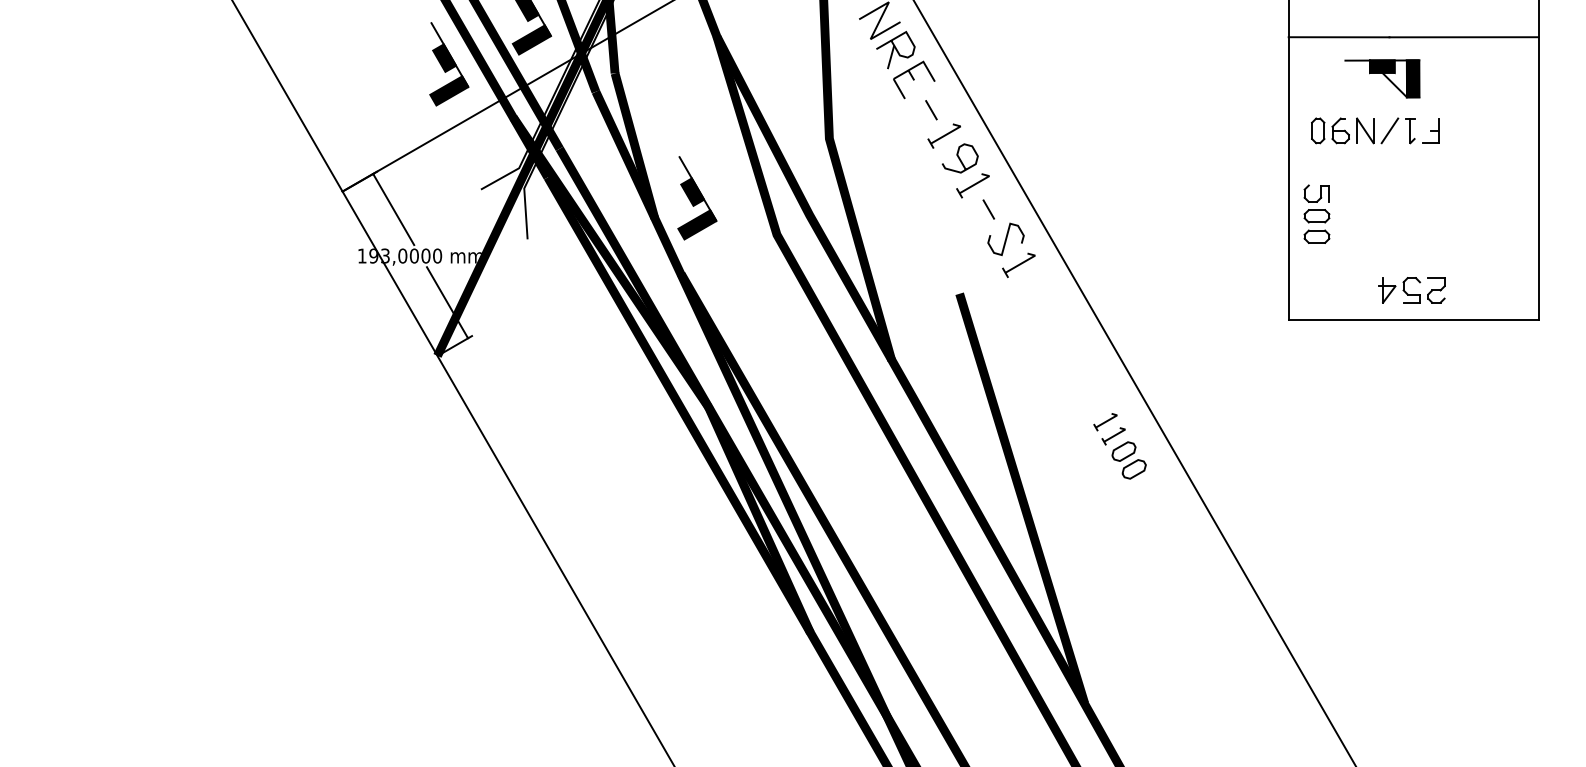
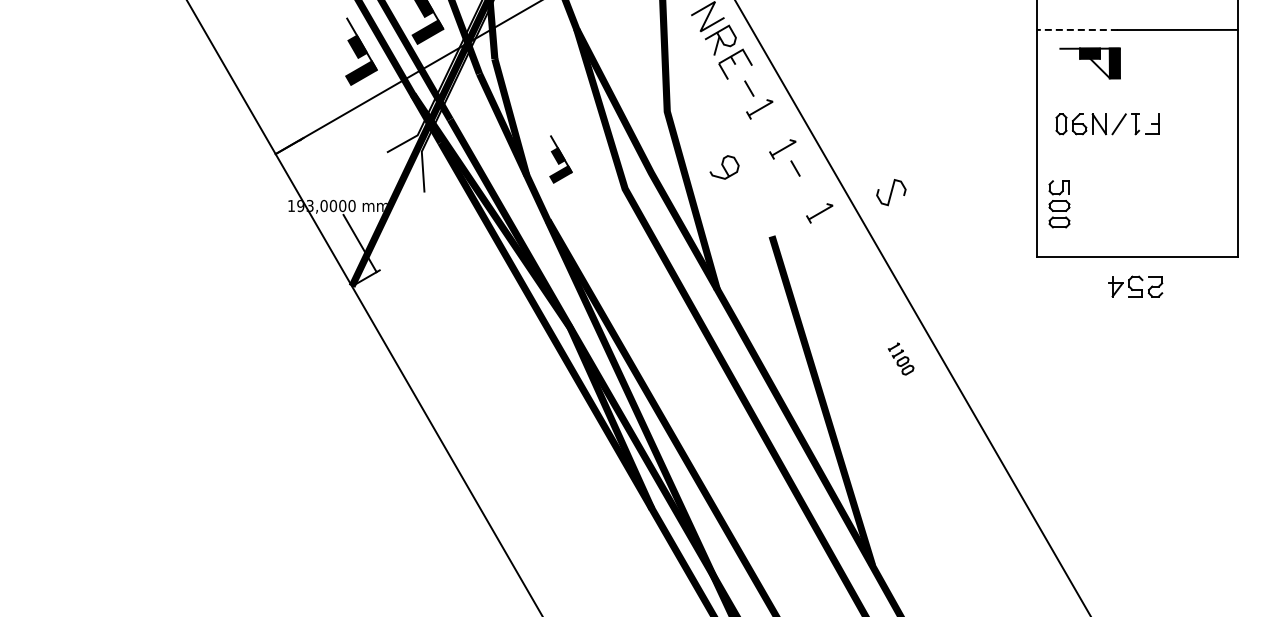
line: (1339, 36) -> (1077, 29), solid -> dashed
part: (1381, 78) -> (1089, 63), moved
part: (1375, 131) -> (1107, 124), moved
curve: (960, 158) -> (724, 167), moved
part: (696, 198) -> (560, 159), size x0.7
line: (393, 209) -> (316, 168), removed
part: (1316, 214) -> (1059, 204), moved
curve: (1006, 239) -> (891, 192), moved
part: (1411, 290) -> (1135, 286), moved
part: (1119, 445) -> (900, 358), size x0.6

